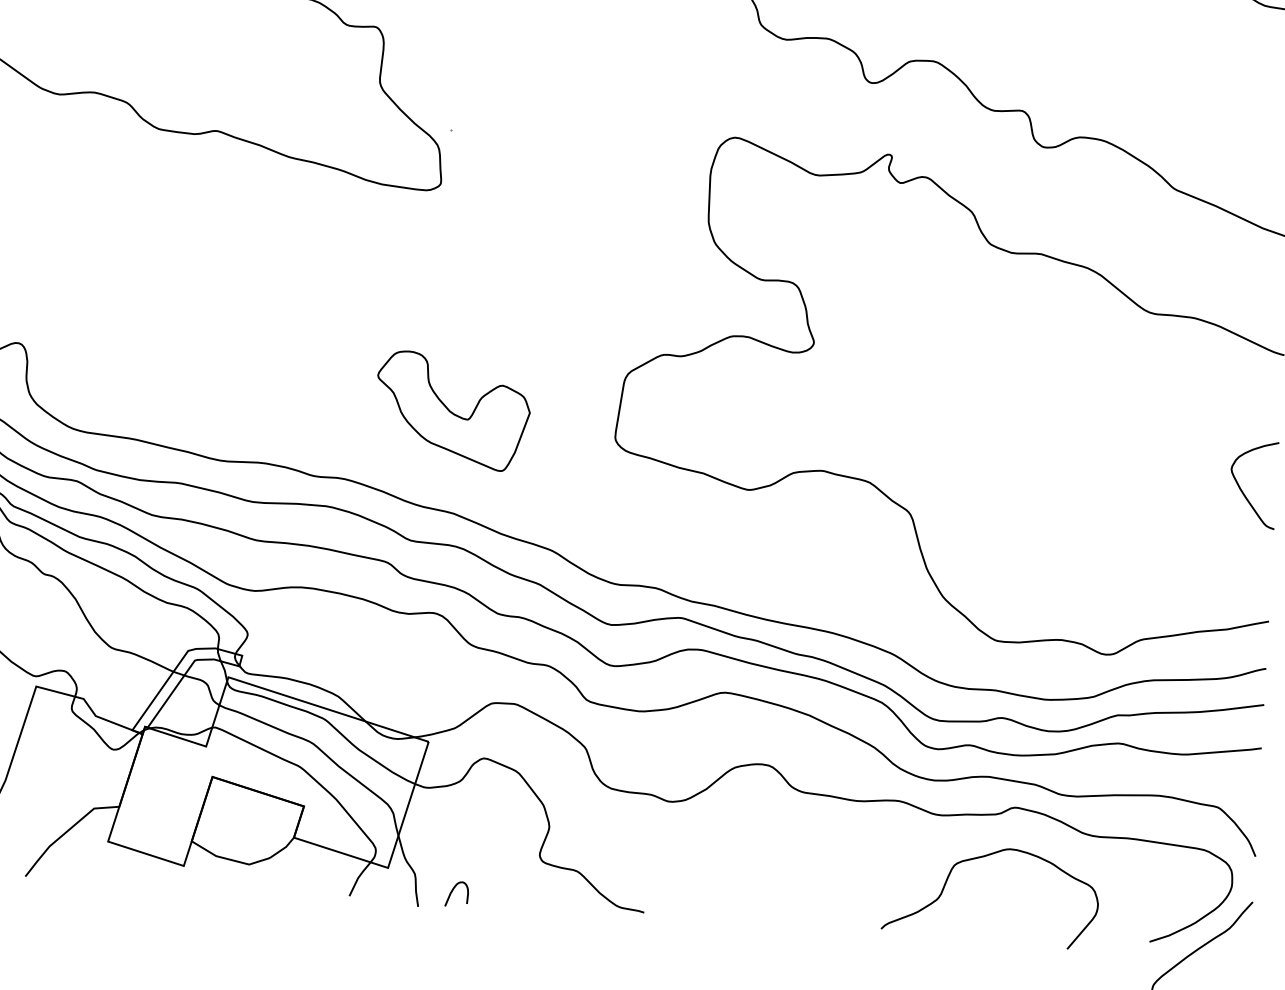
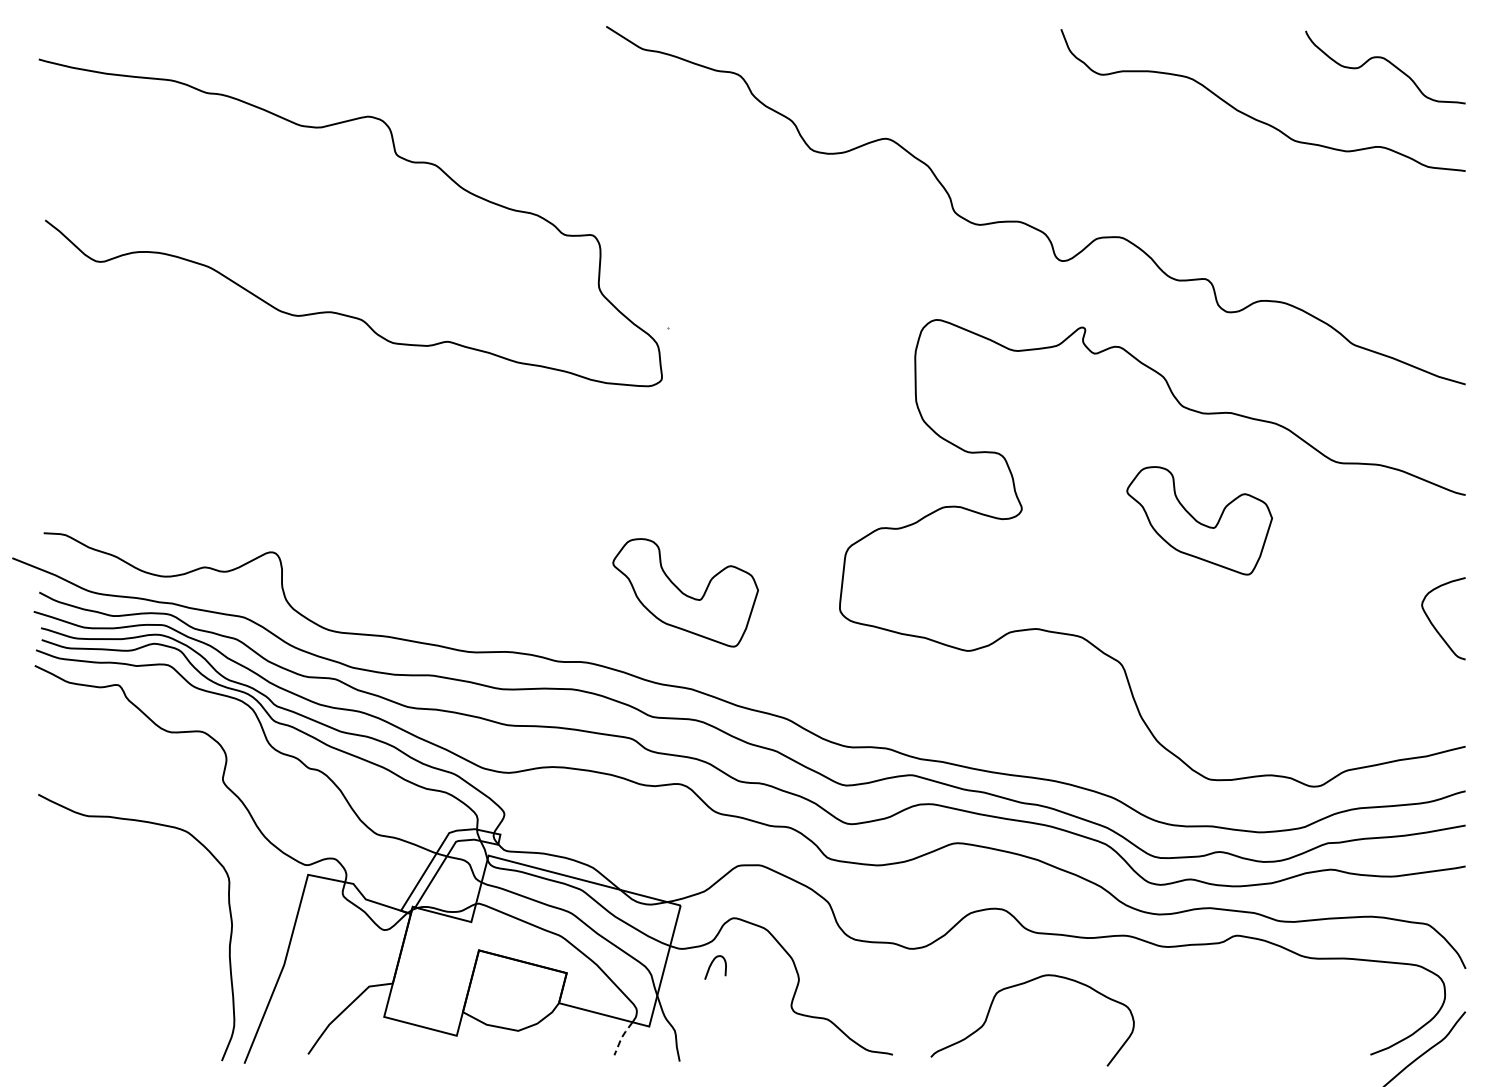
part: (1001, 365) -> (1199, 520), added
curve: (980, 858) -> (1020, 985), moved
line: (358, 877) -> (621, 1037), solid -> dashed
curve: (452, 891) -> (711, 965), moved

